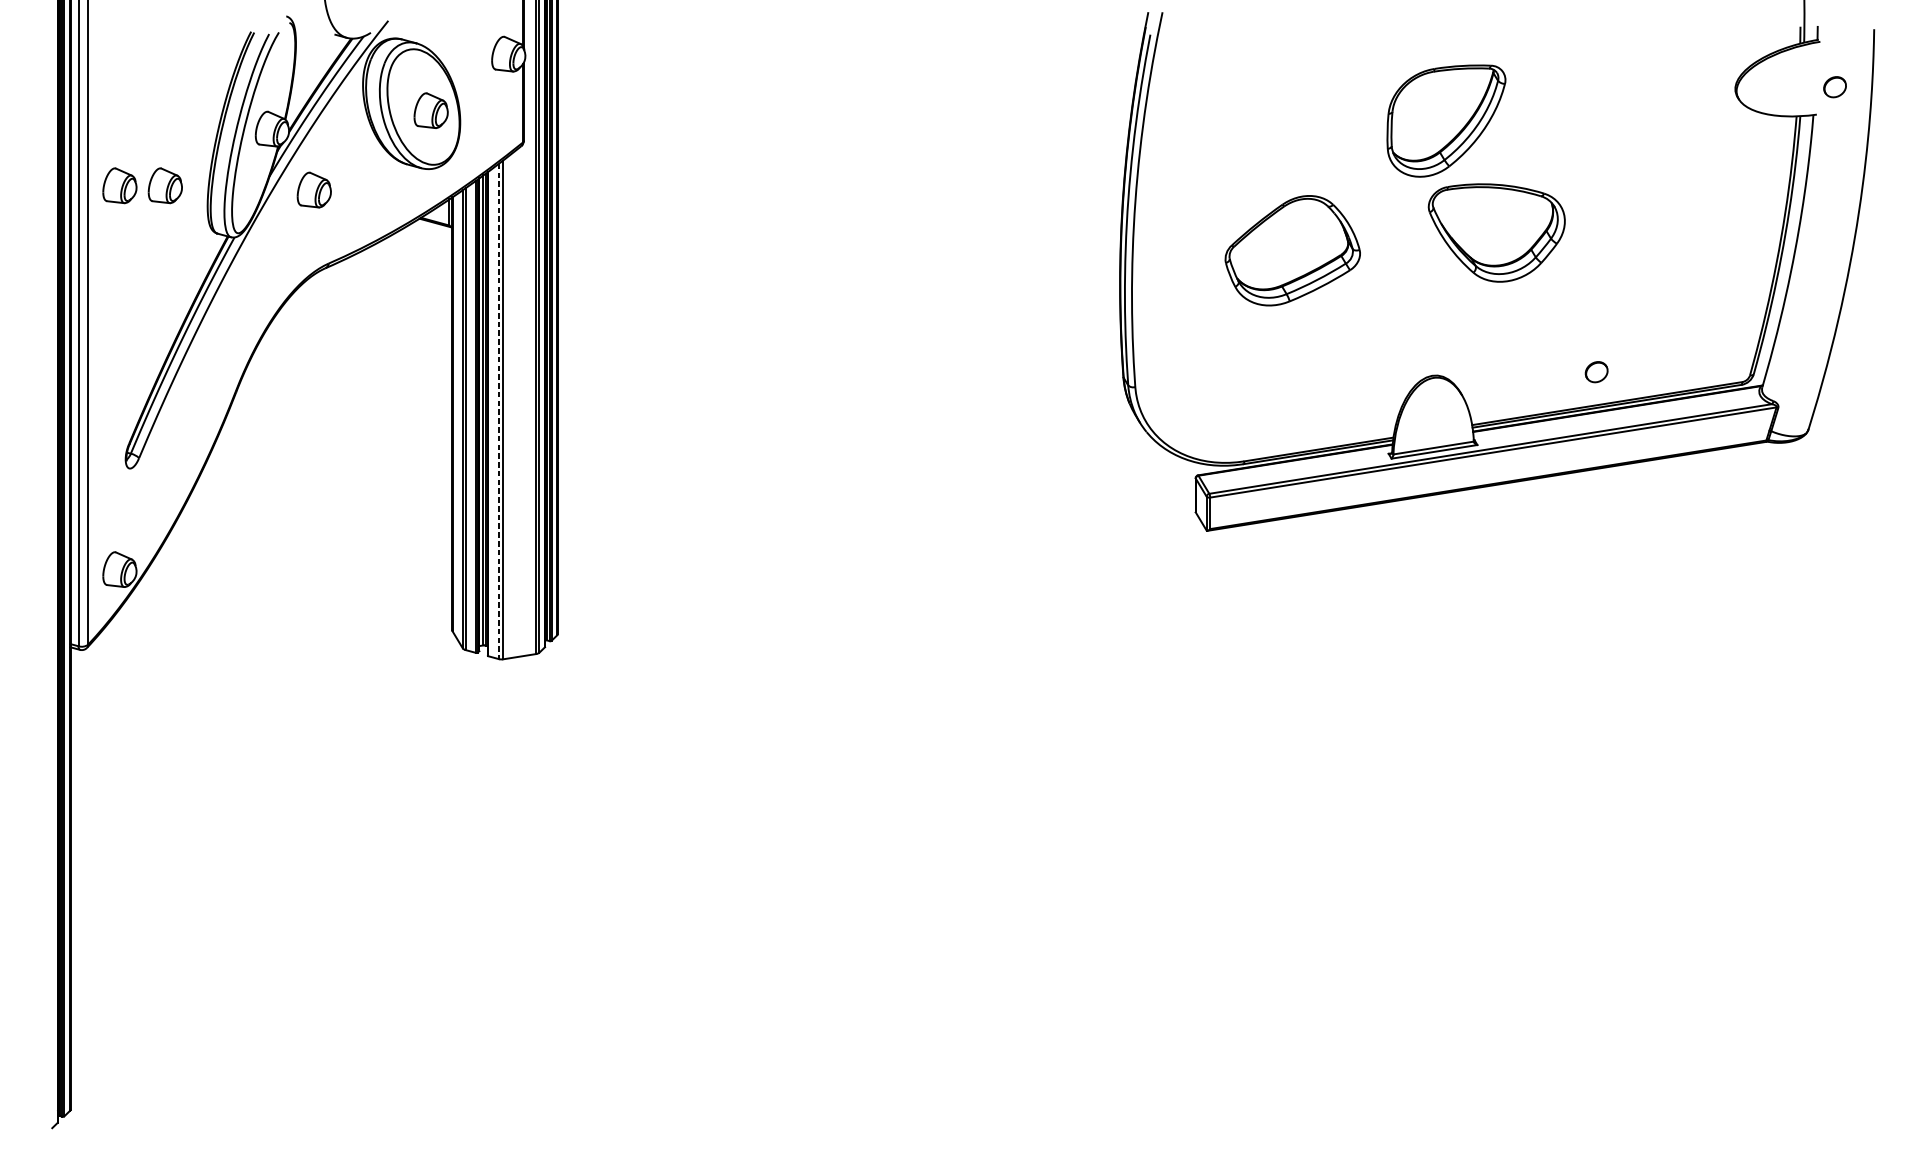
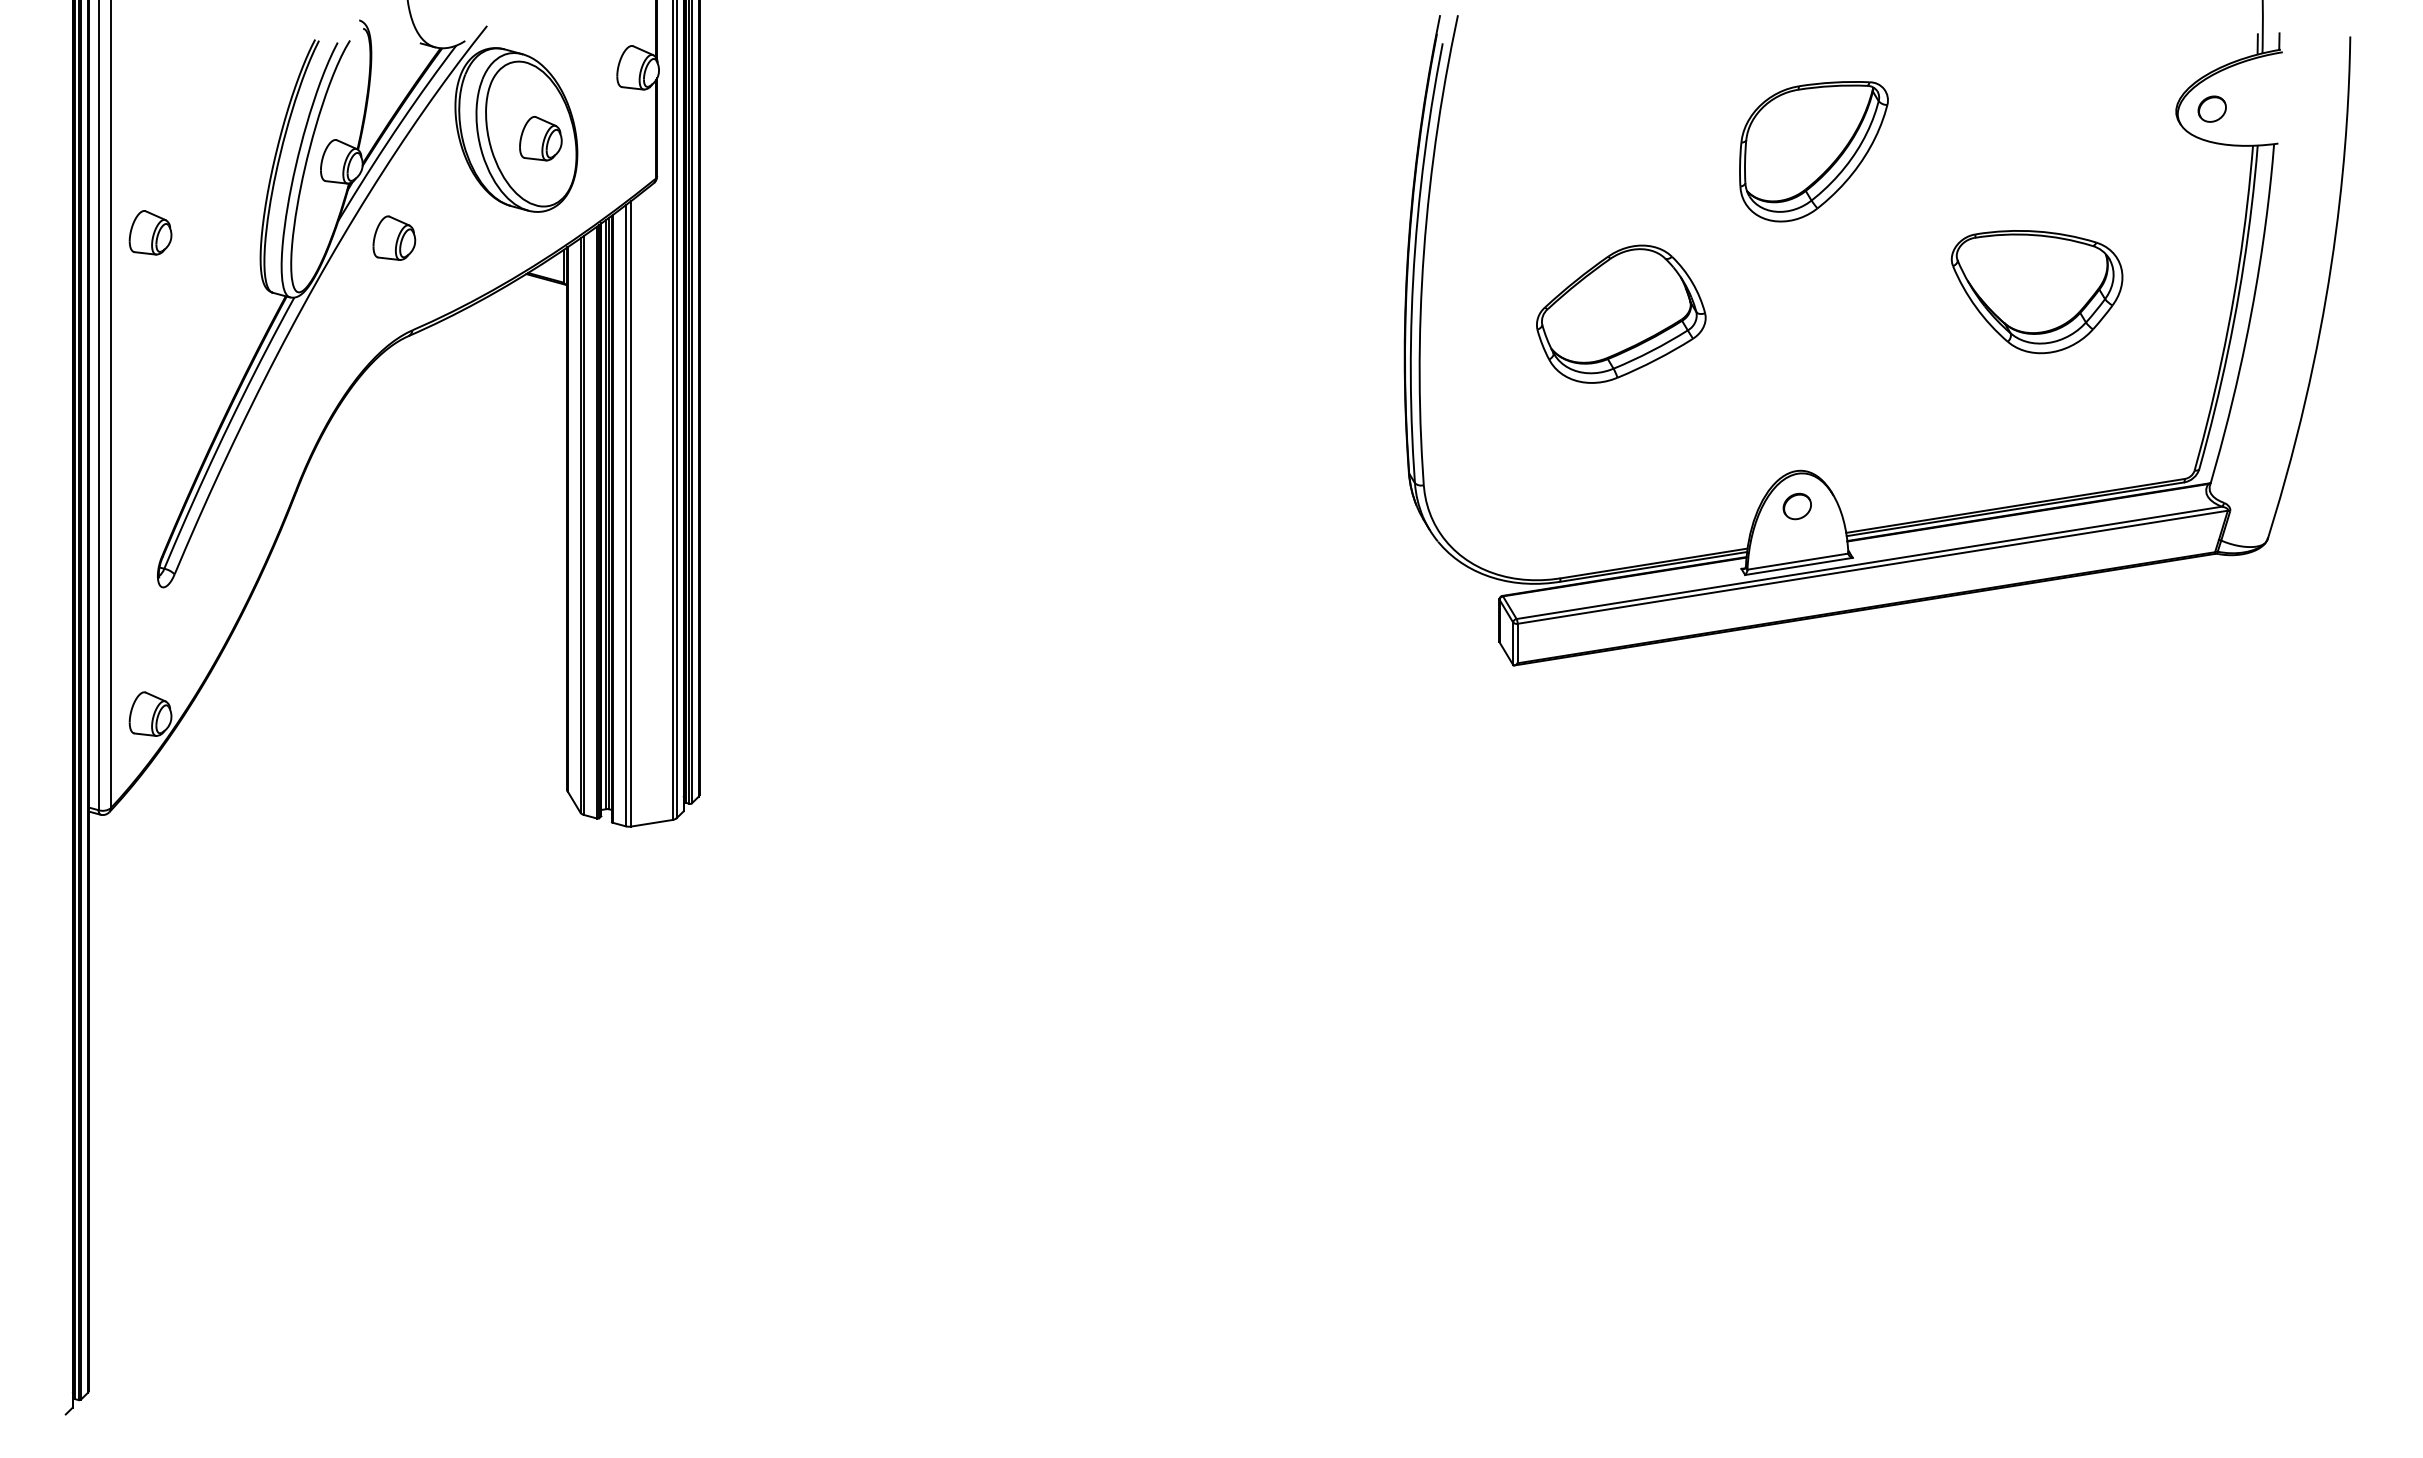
part: (1834, 86) -> (2211, 108), moved
part: (165, 185) -> (207, 232), removed
part: (1496, 233) -> (2036, 292), moved
part: (1596, 372) -> (1796, 506), moved
line: (498, 411) -> (625, 515), dashed -> solid

